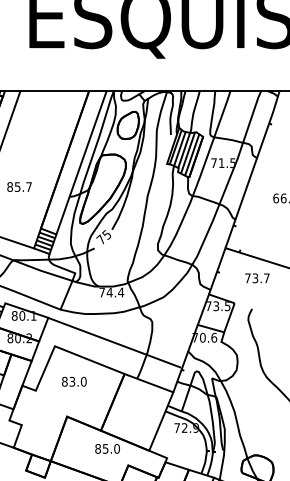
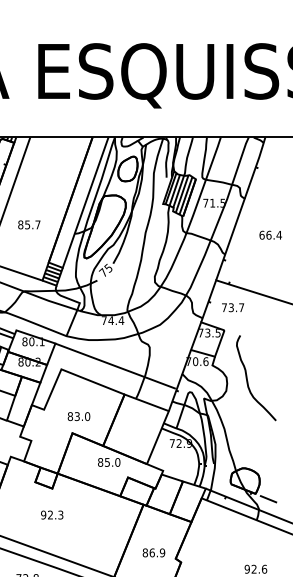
part: (257, 278) -> (233, 307), moved
part: (73, 381) -> (78, 416), moved

